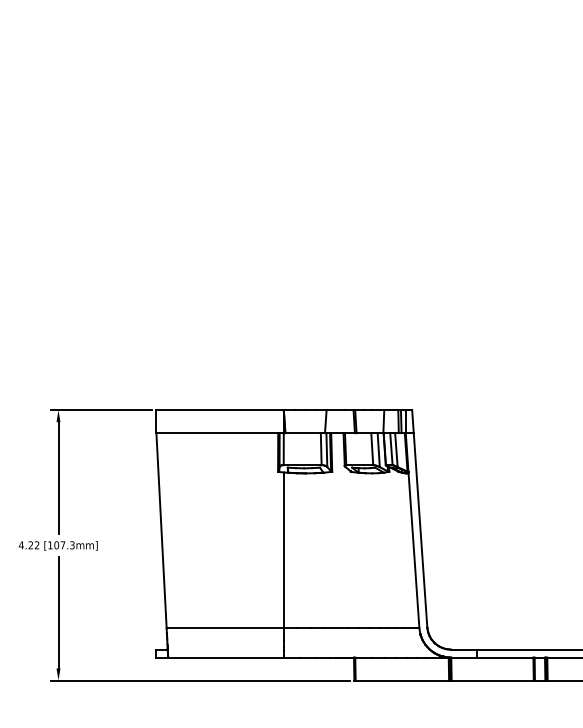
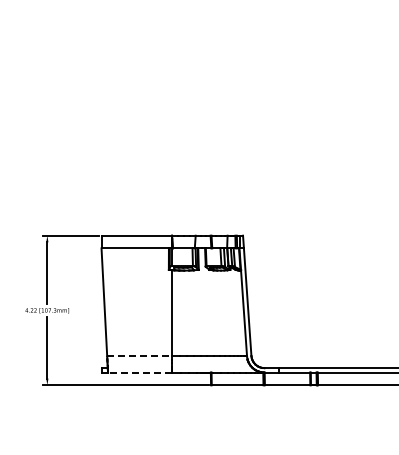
line: (225, 628) -> (139, 356), solid -> dashed
line: (225, 657) -> (139, 372), solid -> dashed

